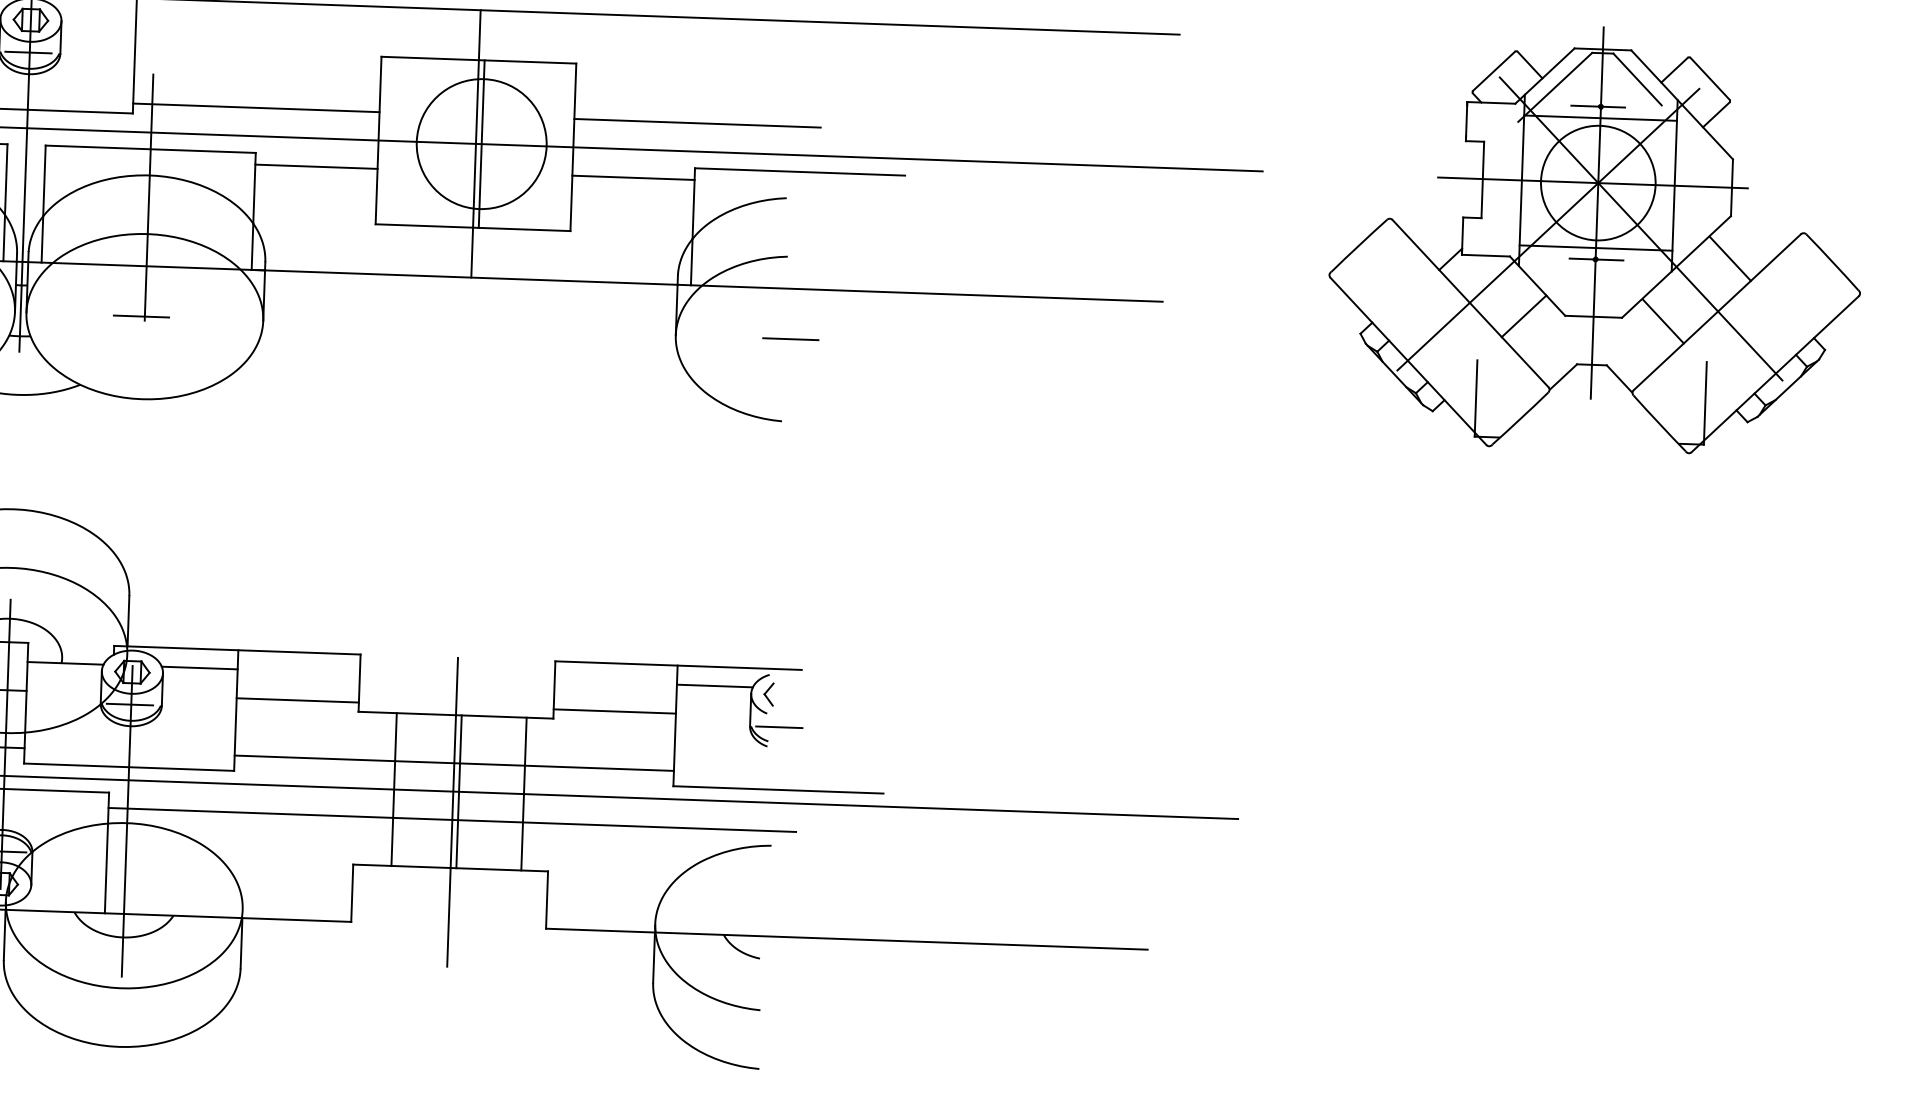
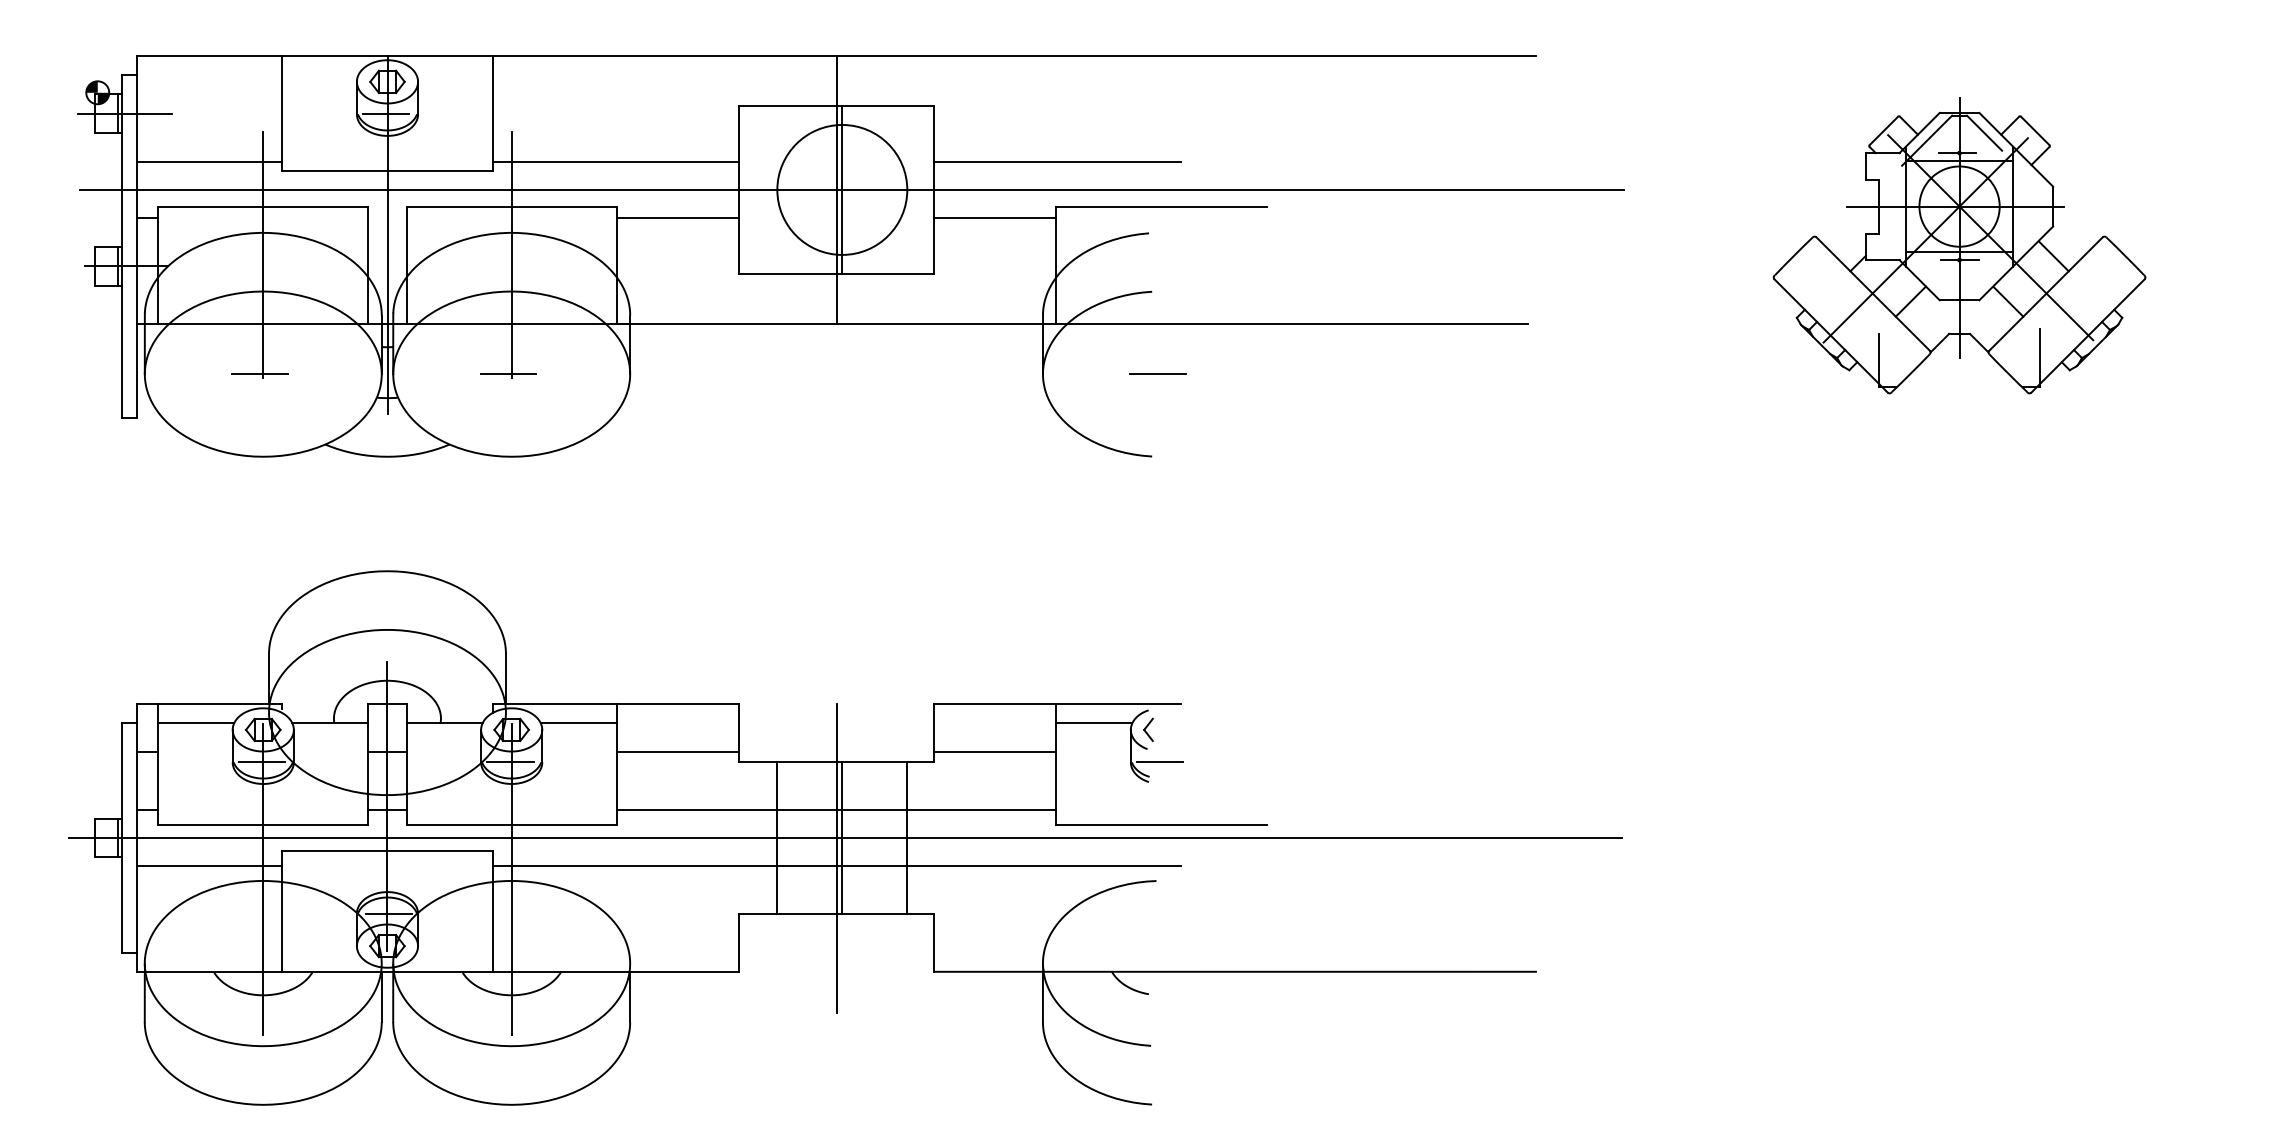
part: (1596, 238) -> (1959, 245), size x0.7

